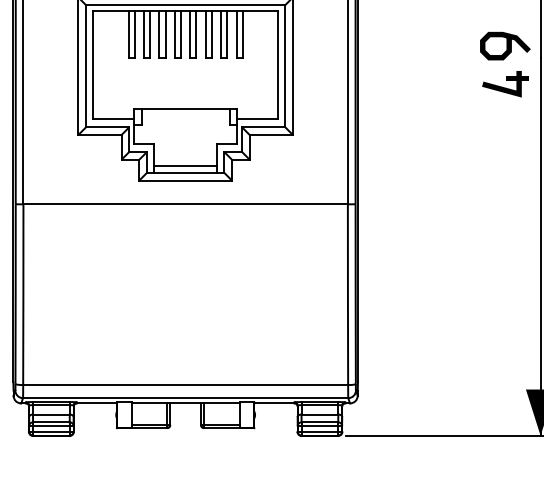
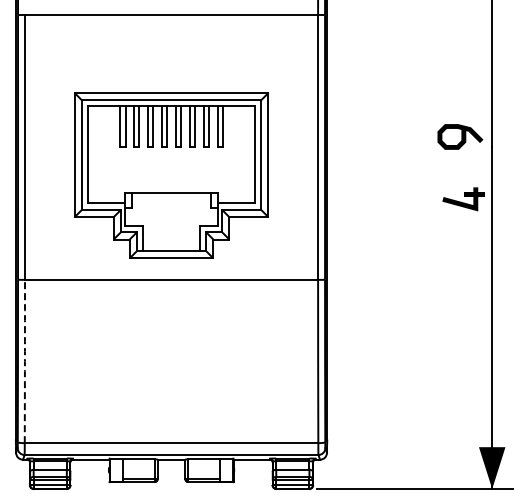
part: (505, 84) -> (463, 199), moved
line: (185, 166) -> (171, 245), removed
arc: (22, 294) -> (24, 361), solid -> dashed

